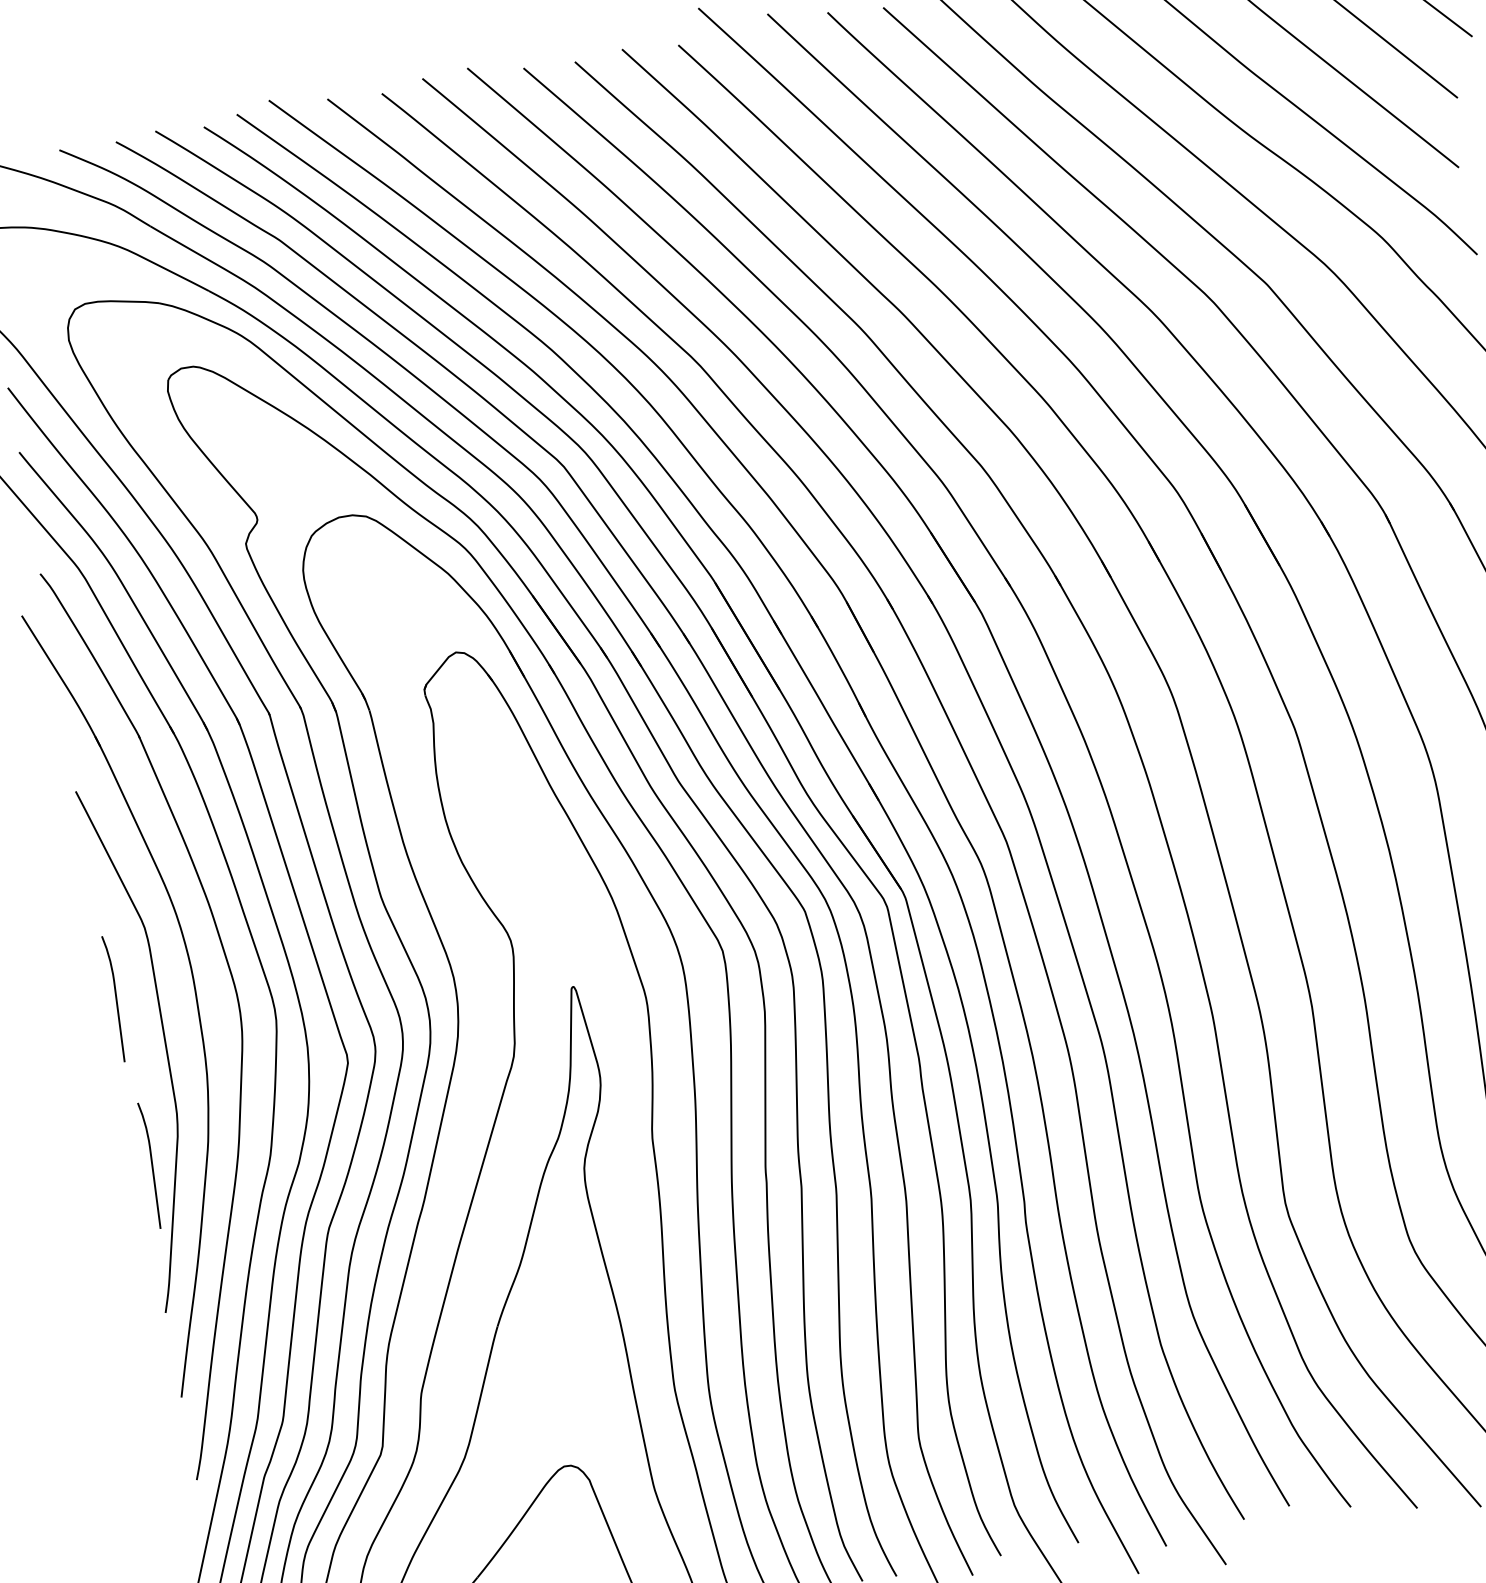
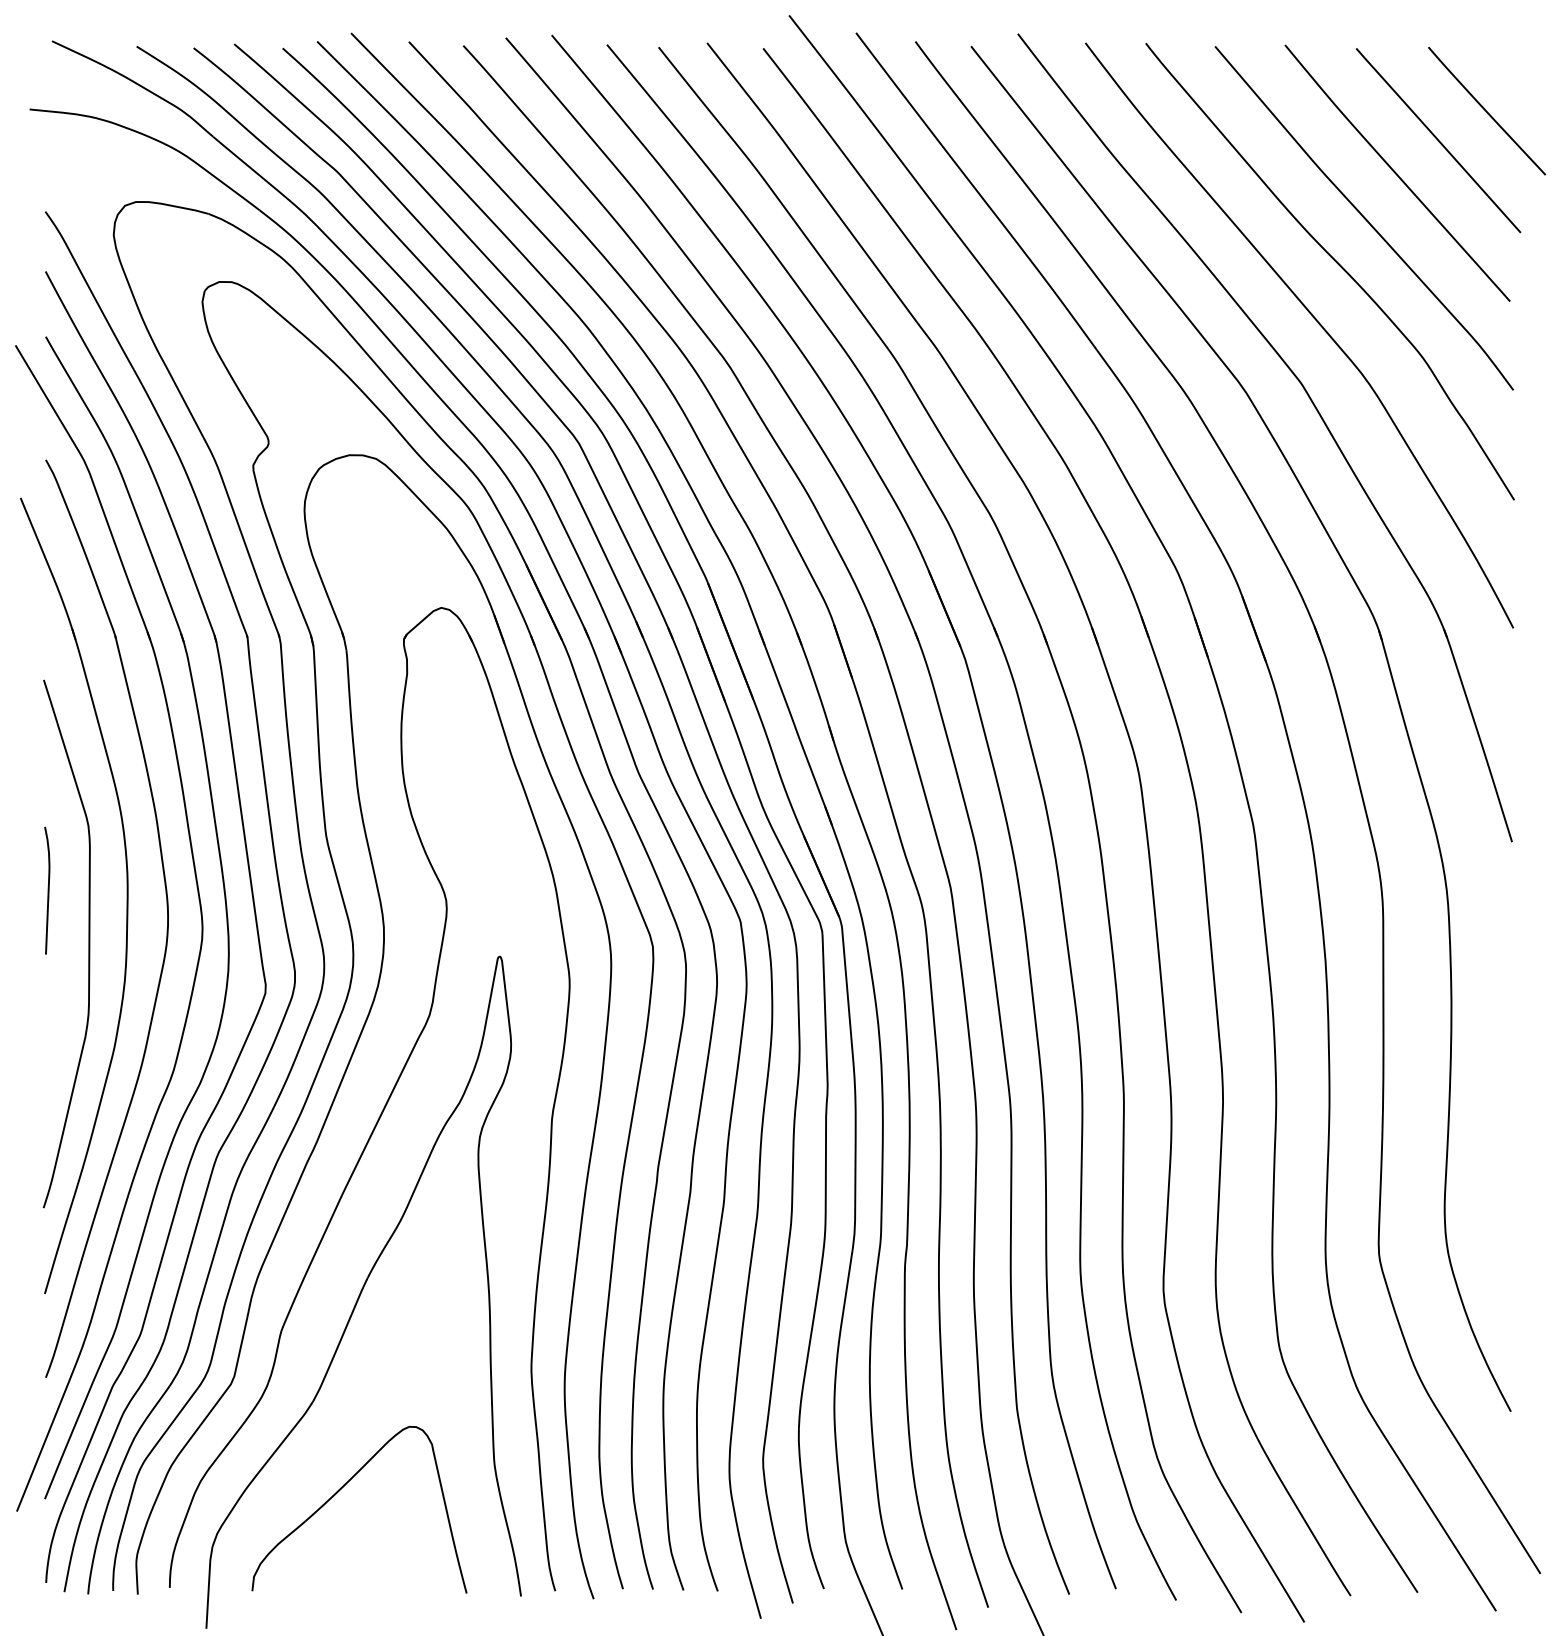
curve: (151, 1165) -> (54, 1060), removed

